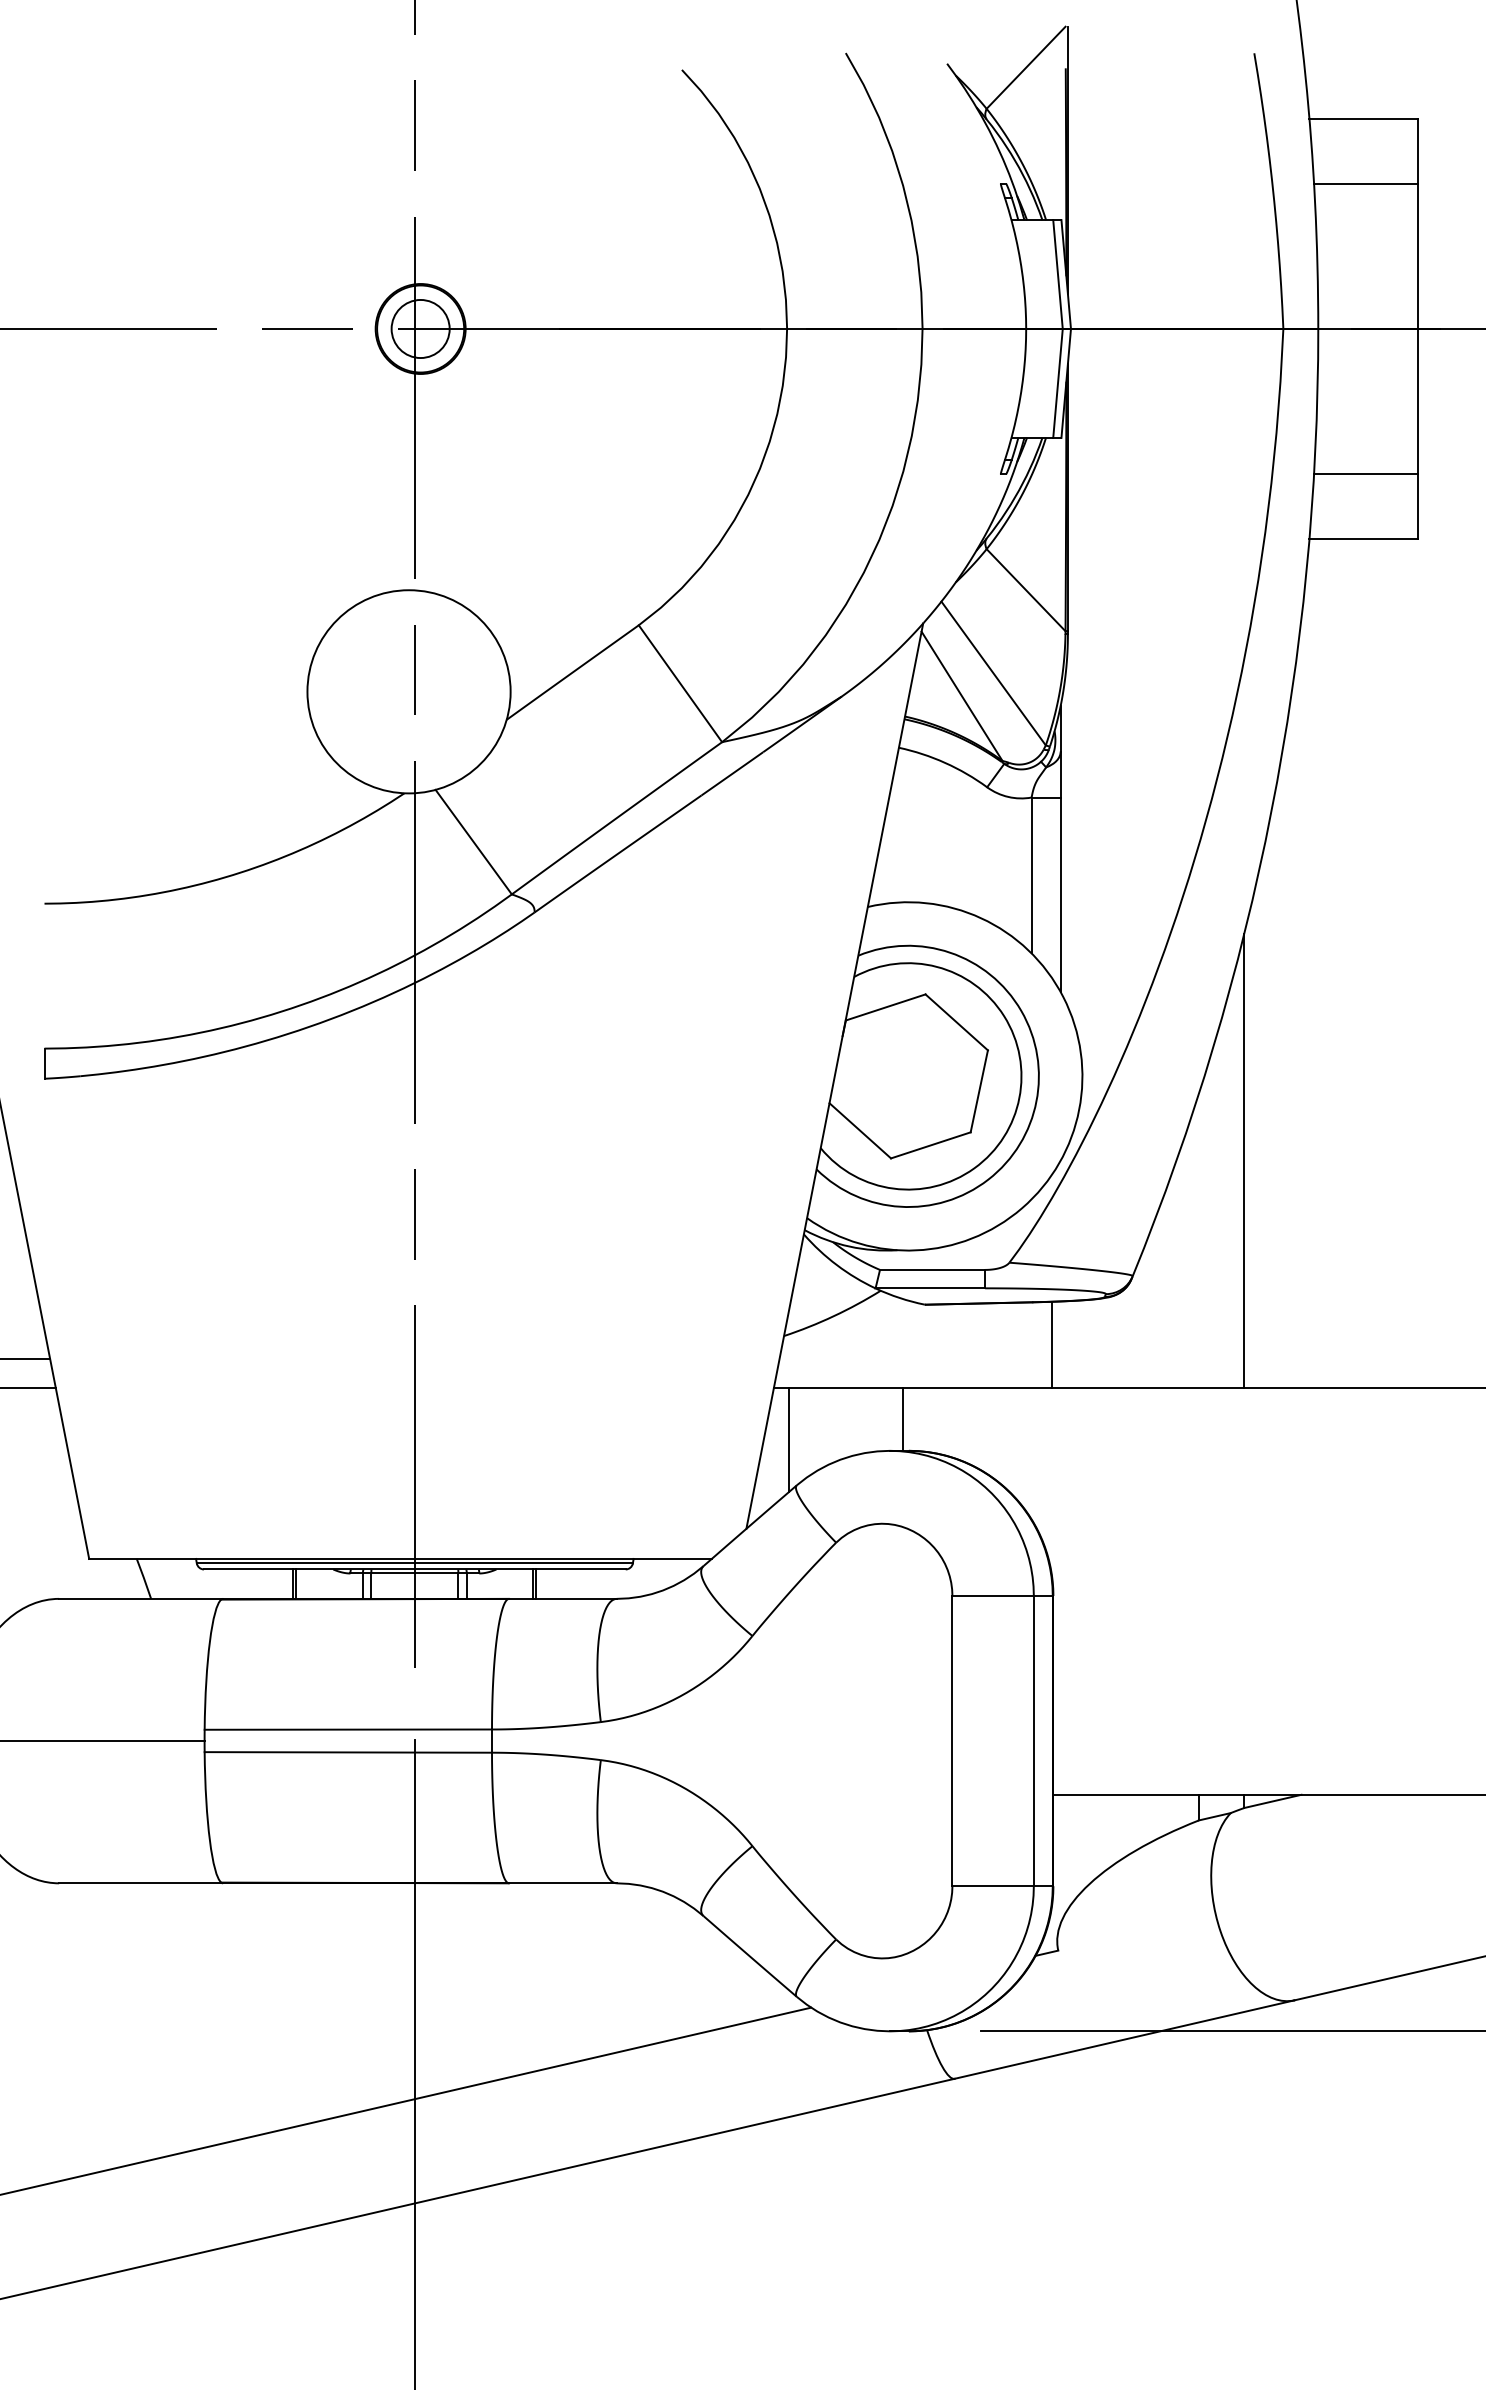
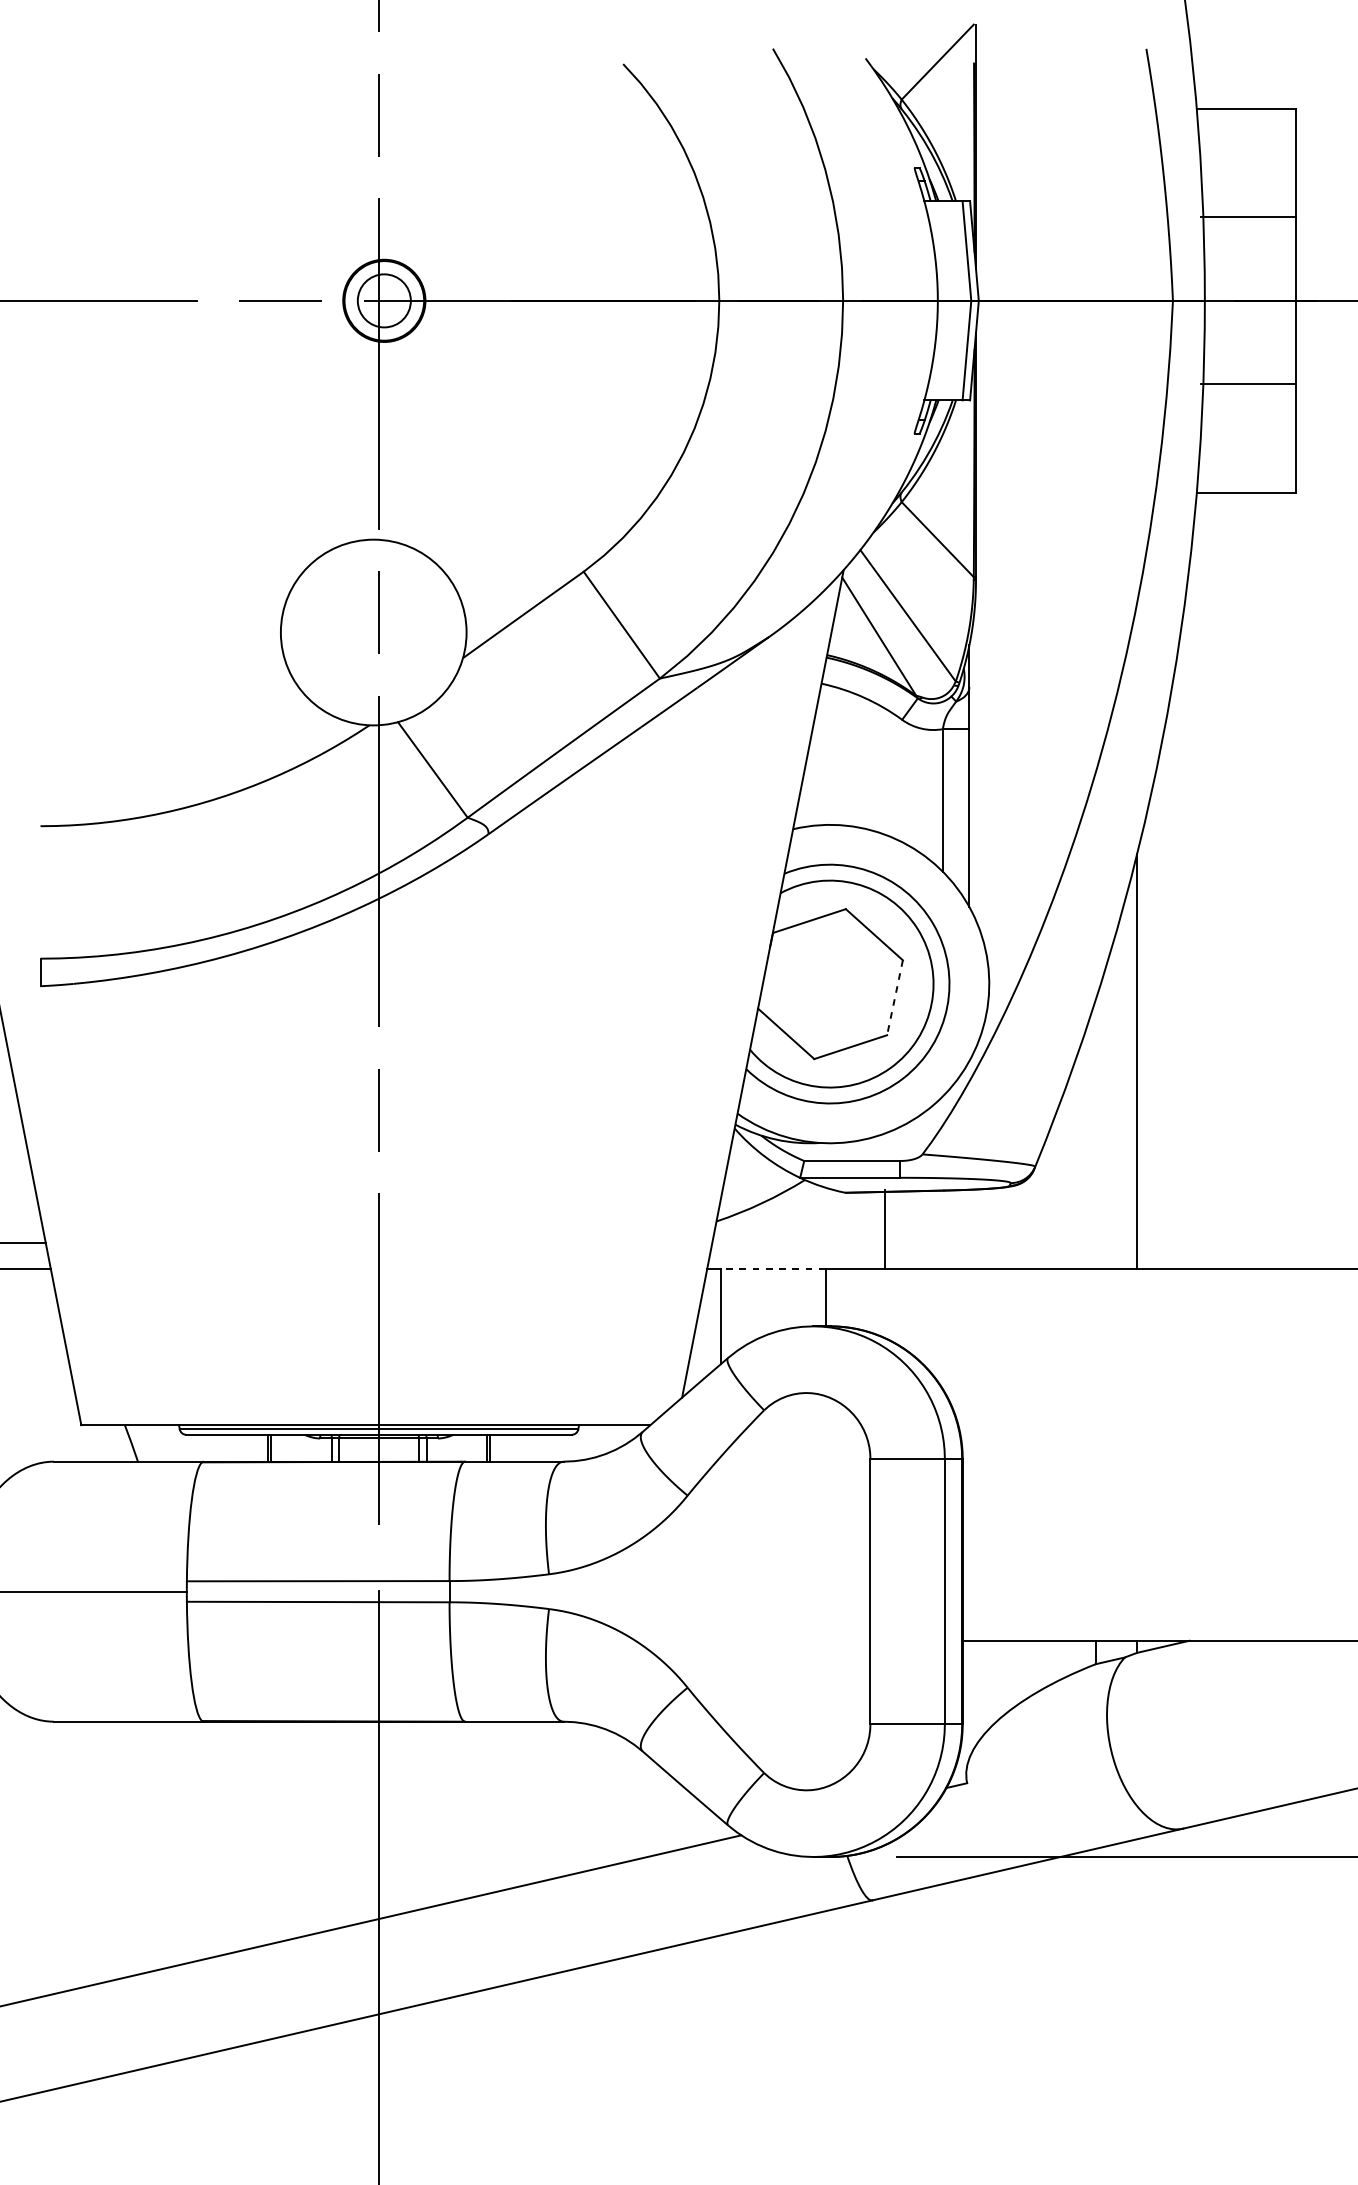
line: (1366, 183) -> (1248, 216), moved
line: (1366, 474) -> (1248, 384), moved
line: (979, 1091) -> (895, 997), solid -> dashed
line: (1052, 1344) -> (885, 1229), moved
line: (845, 1388) -> (772, 1269), solid -> dashed

